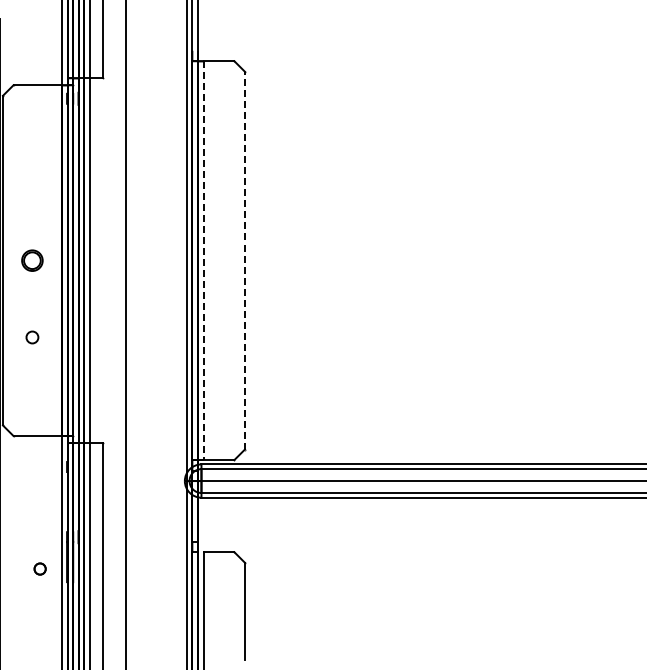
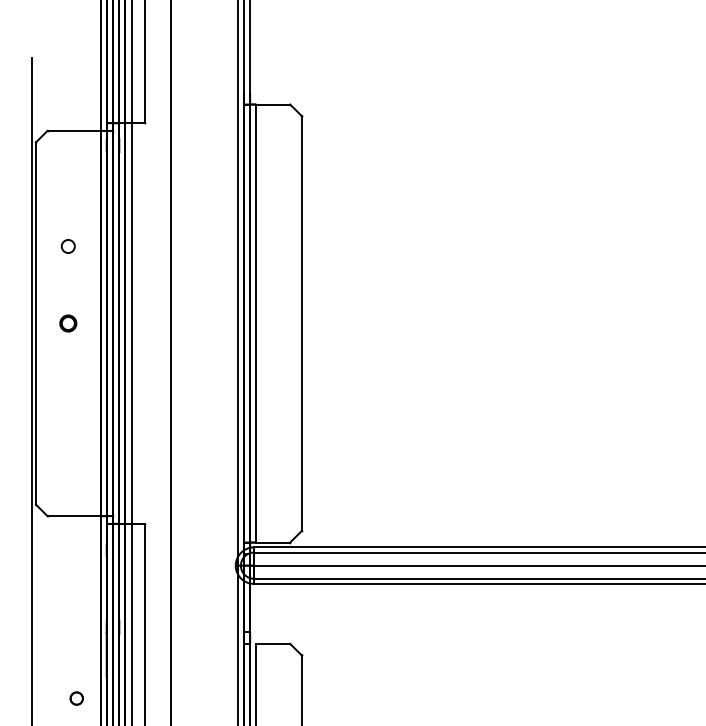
circle: (32, 260) -> (68, 323), size x0.71
line: (244, 260) -> (301, 323), dashed -> solid
line: (203, 261) -> (256, 324), dashed -> solid
circle: (32, 337) -> (68, 246), moved
circle: (39, 568) -> (76, 697), moved

